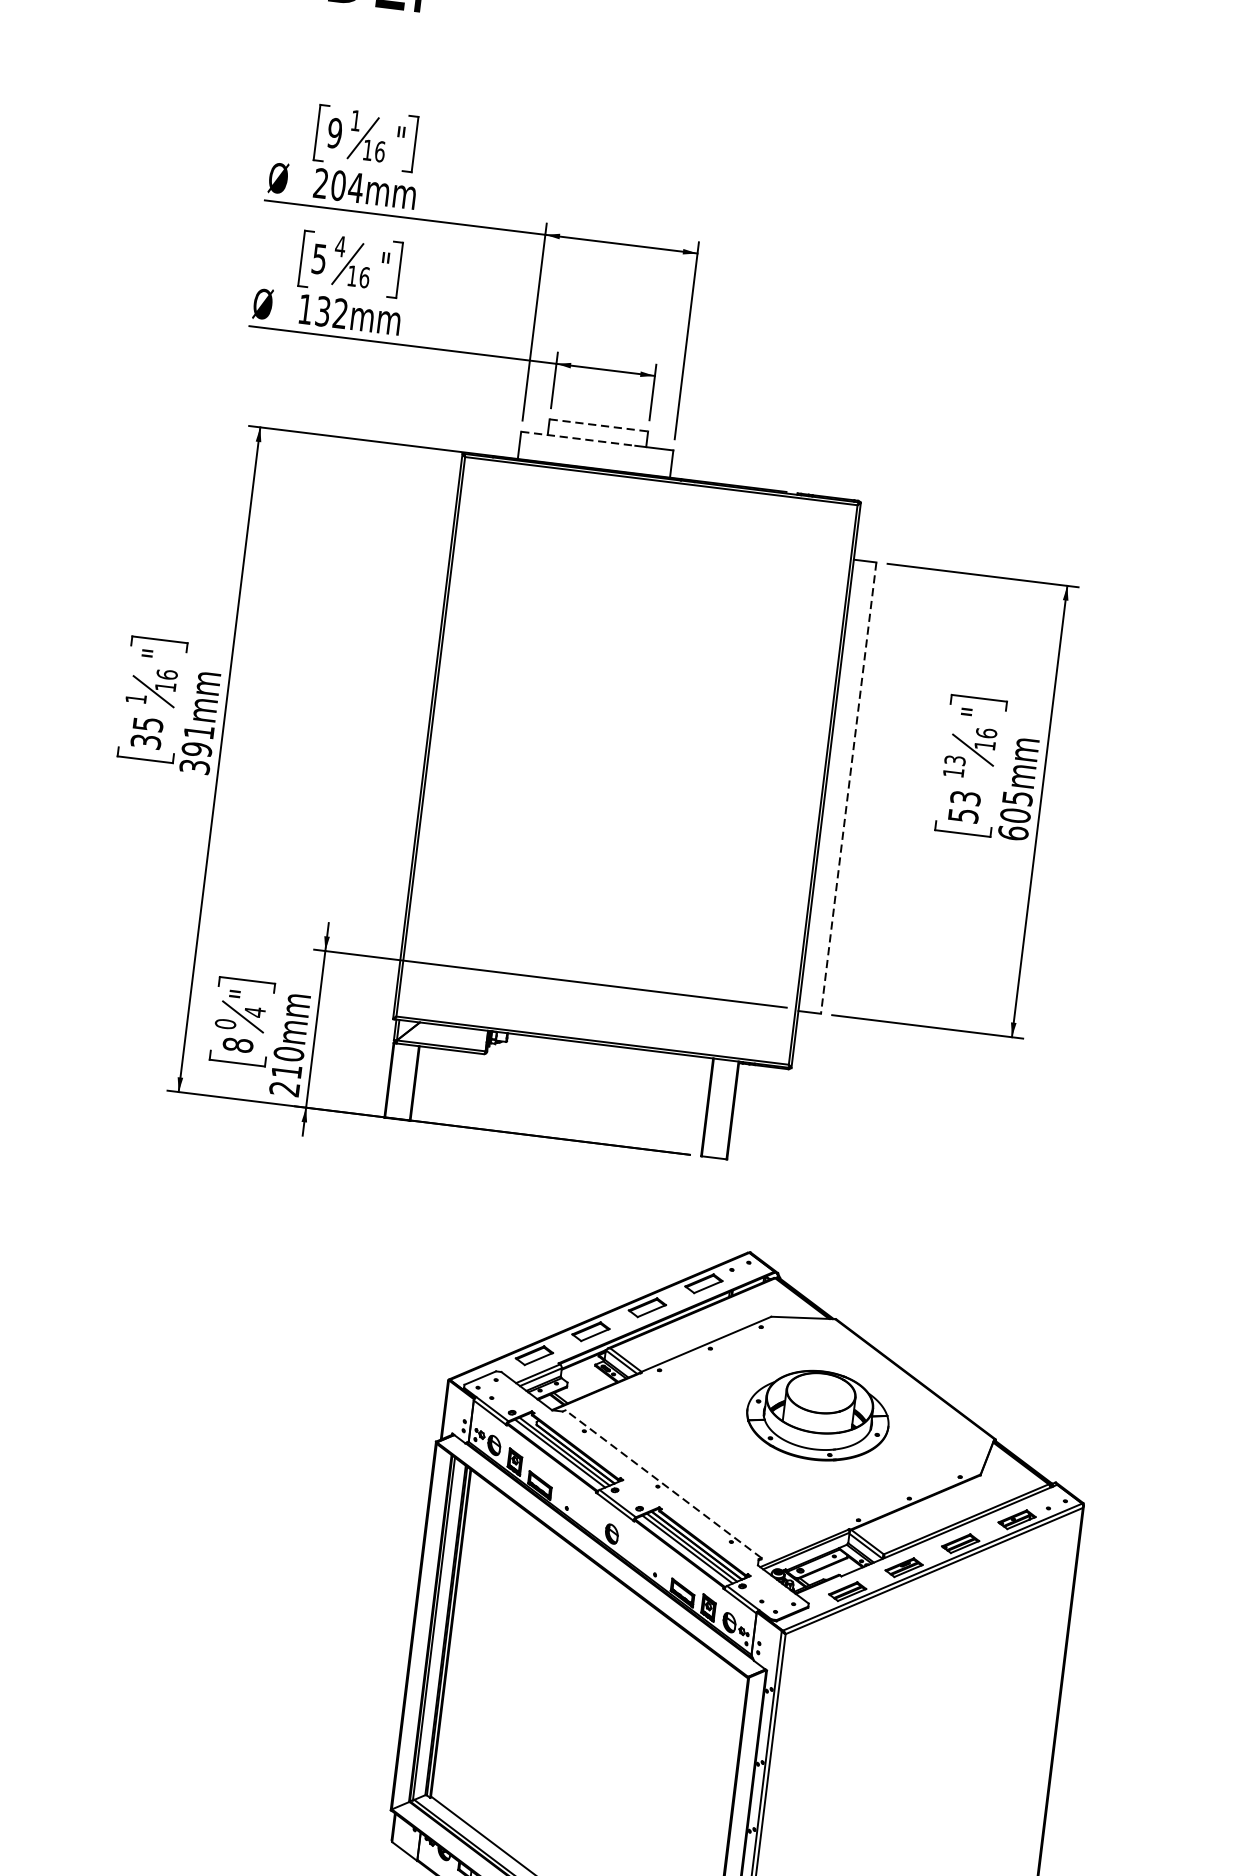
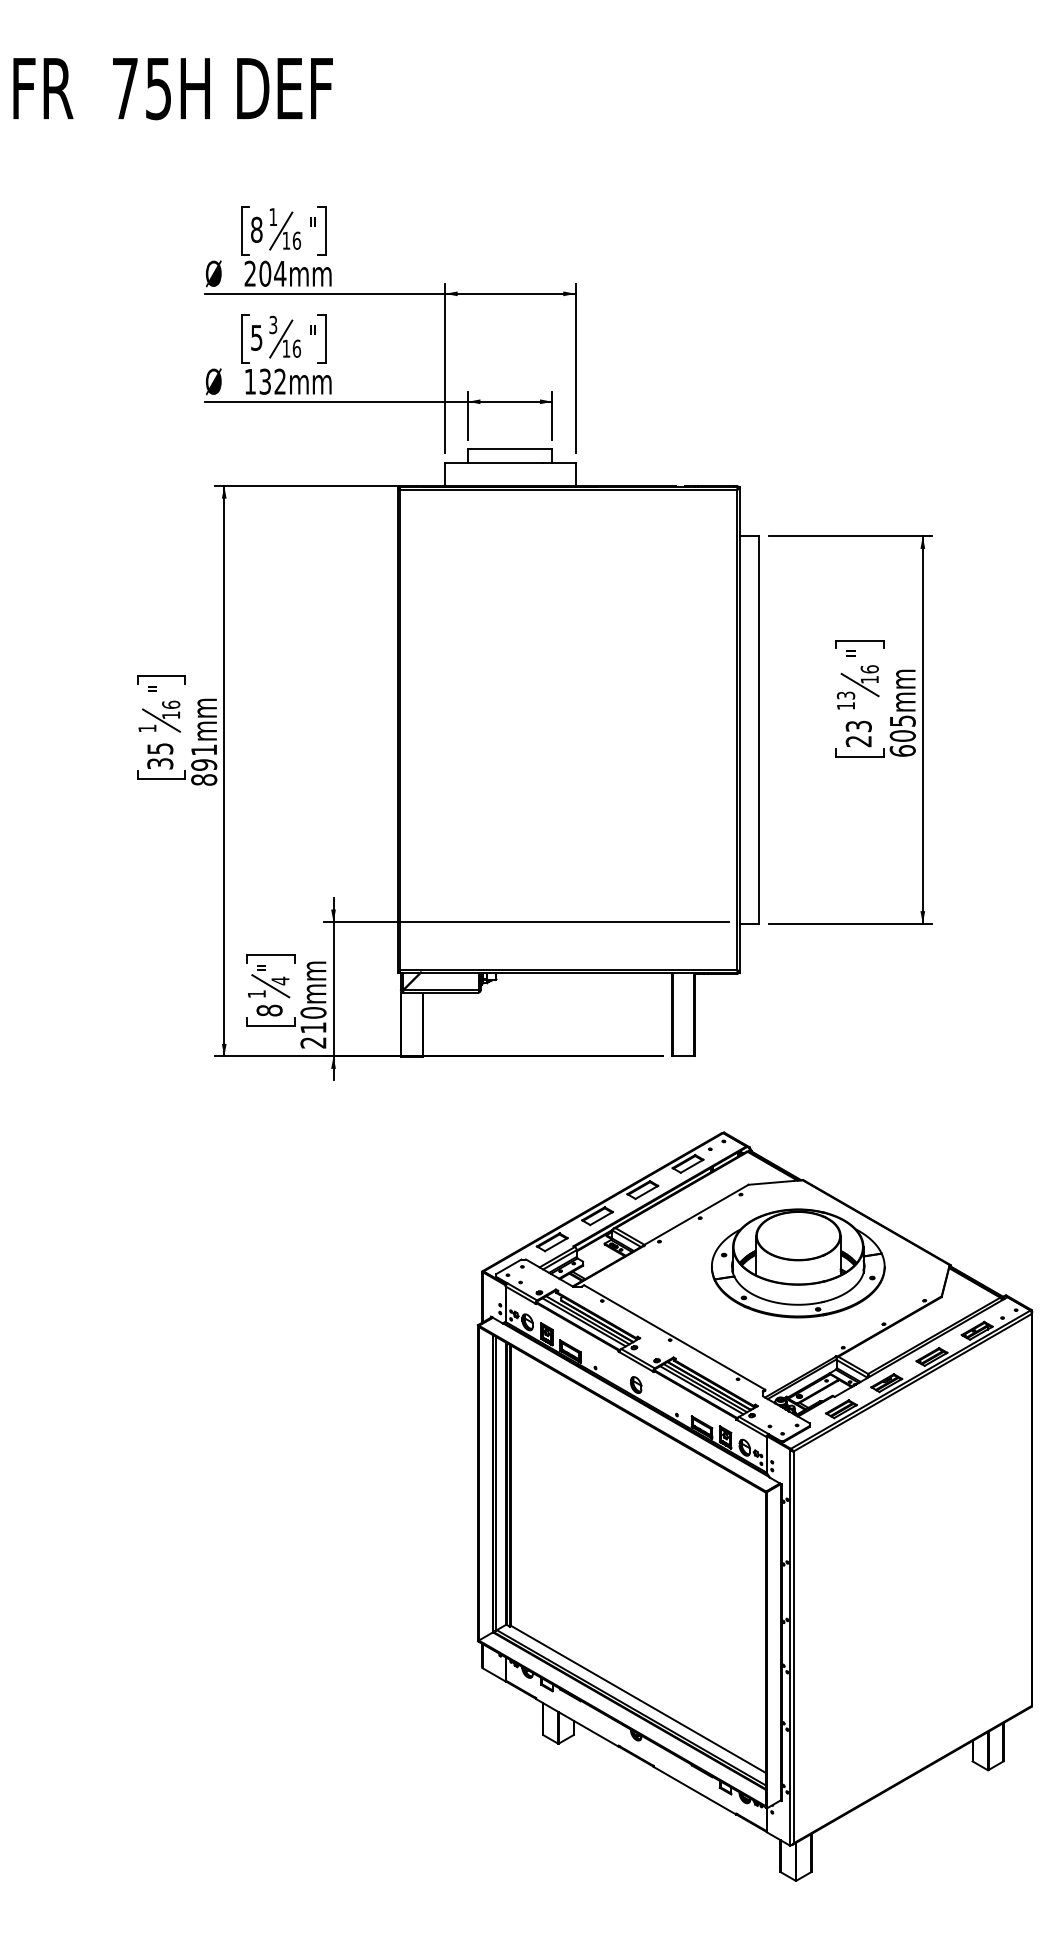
text: (334, 132) -> (256, 229), 9 -> 8
text: (340, 245) -> (273, 324), 4 -> 3
line: (599, 425) -> (510, 449), dashed -> solid
line: (578, 438) -> (494, 462), dashed -> solid
text: (195, 766) -> (204, 779), 391mm -> 891mm
line: (848, 788) -> (758, 730), dashed -> solid
text: (963, 815) -> (858, 741), 53 -> 23
text: (225, 1024) -> (256, 994), 0 -> 1
part: (818, 1415) -> (798, 1263), size x1.43
line: (663, 1484) -> (674, 1337), dashed -> solid

